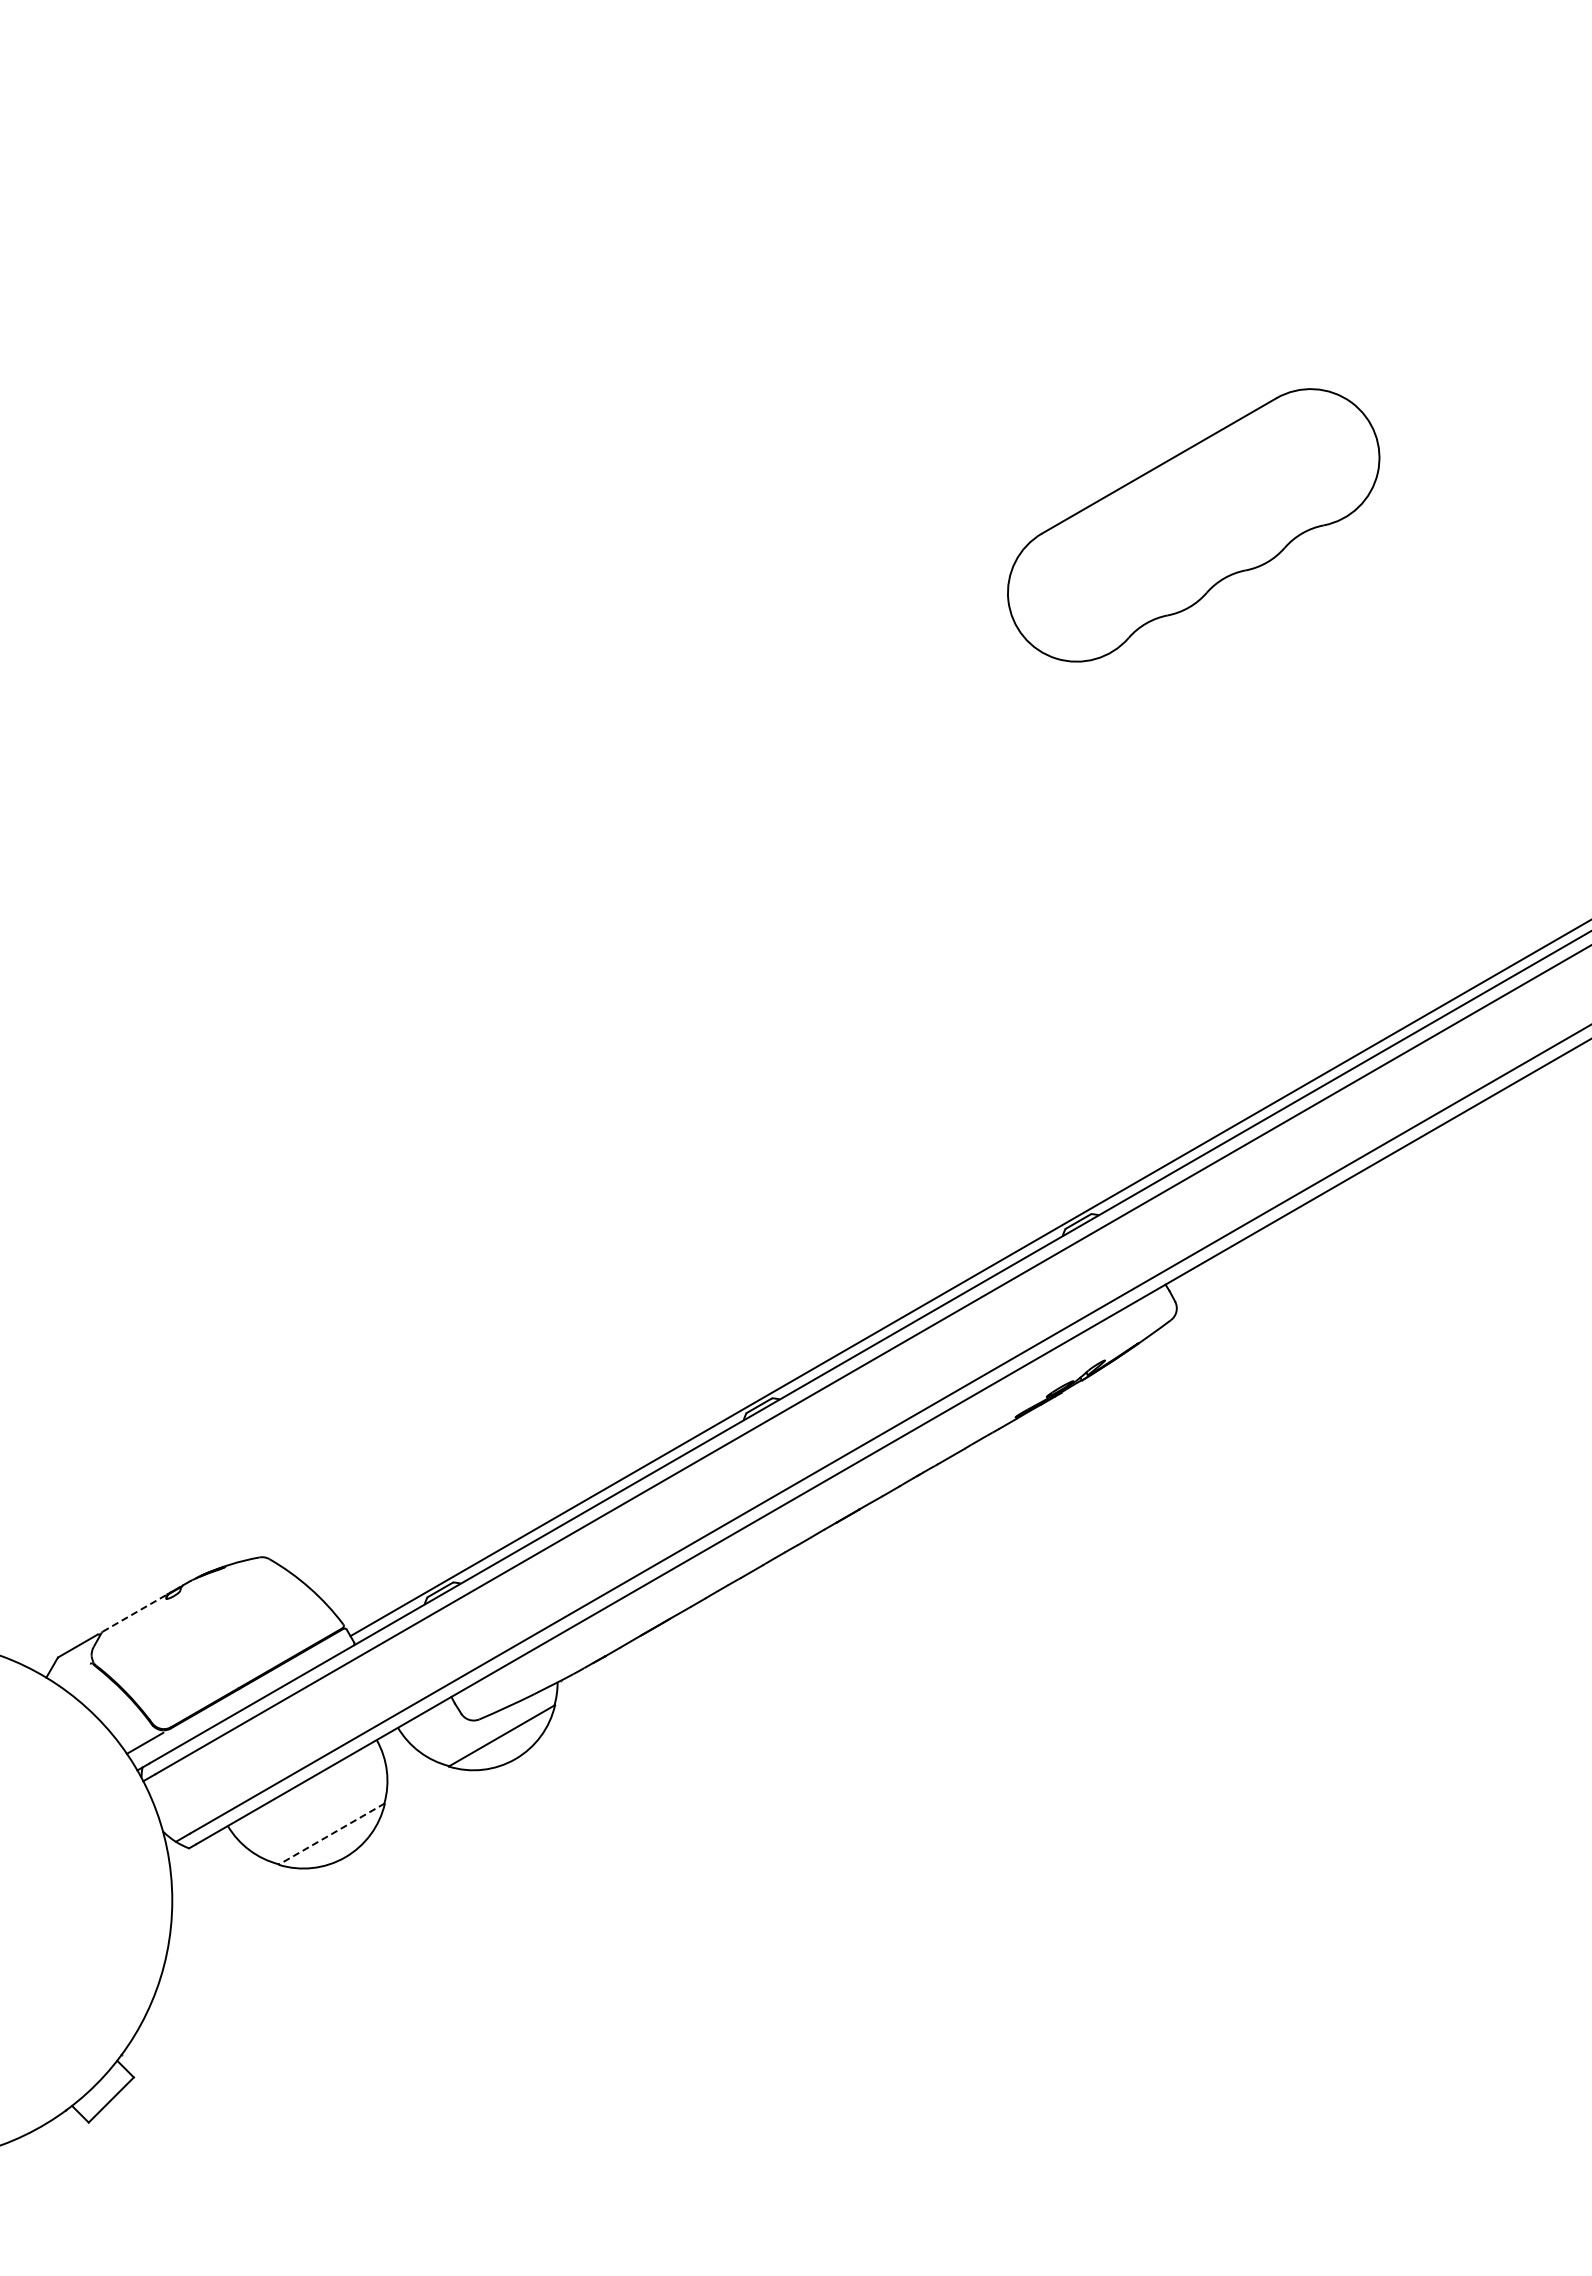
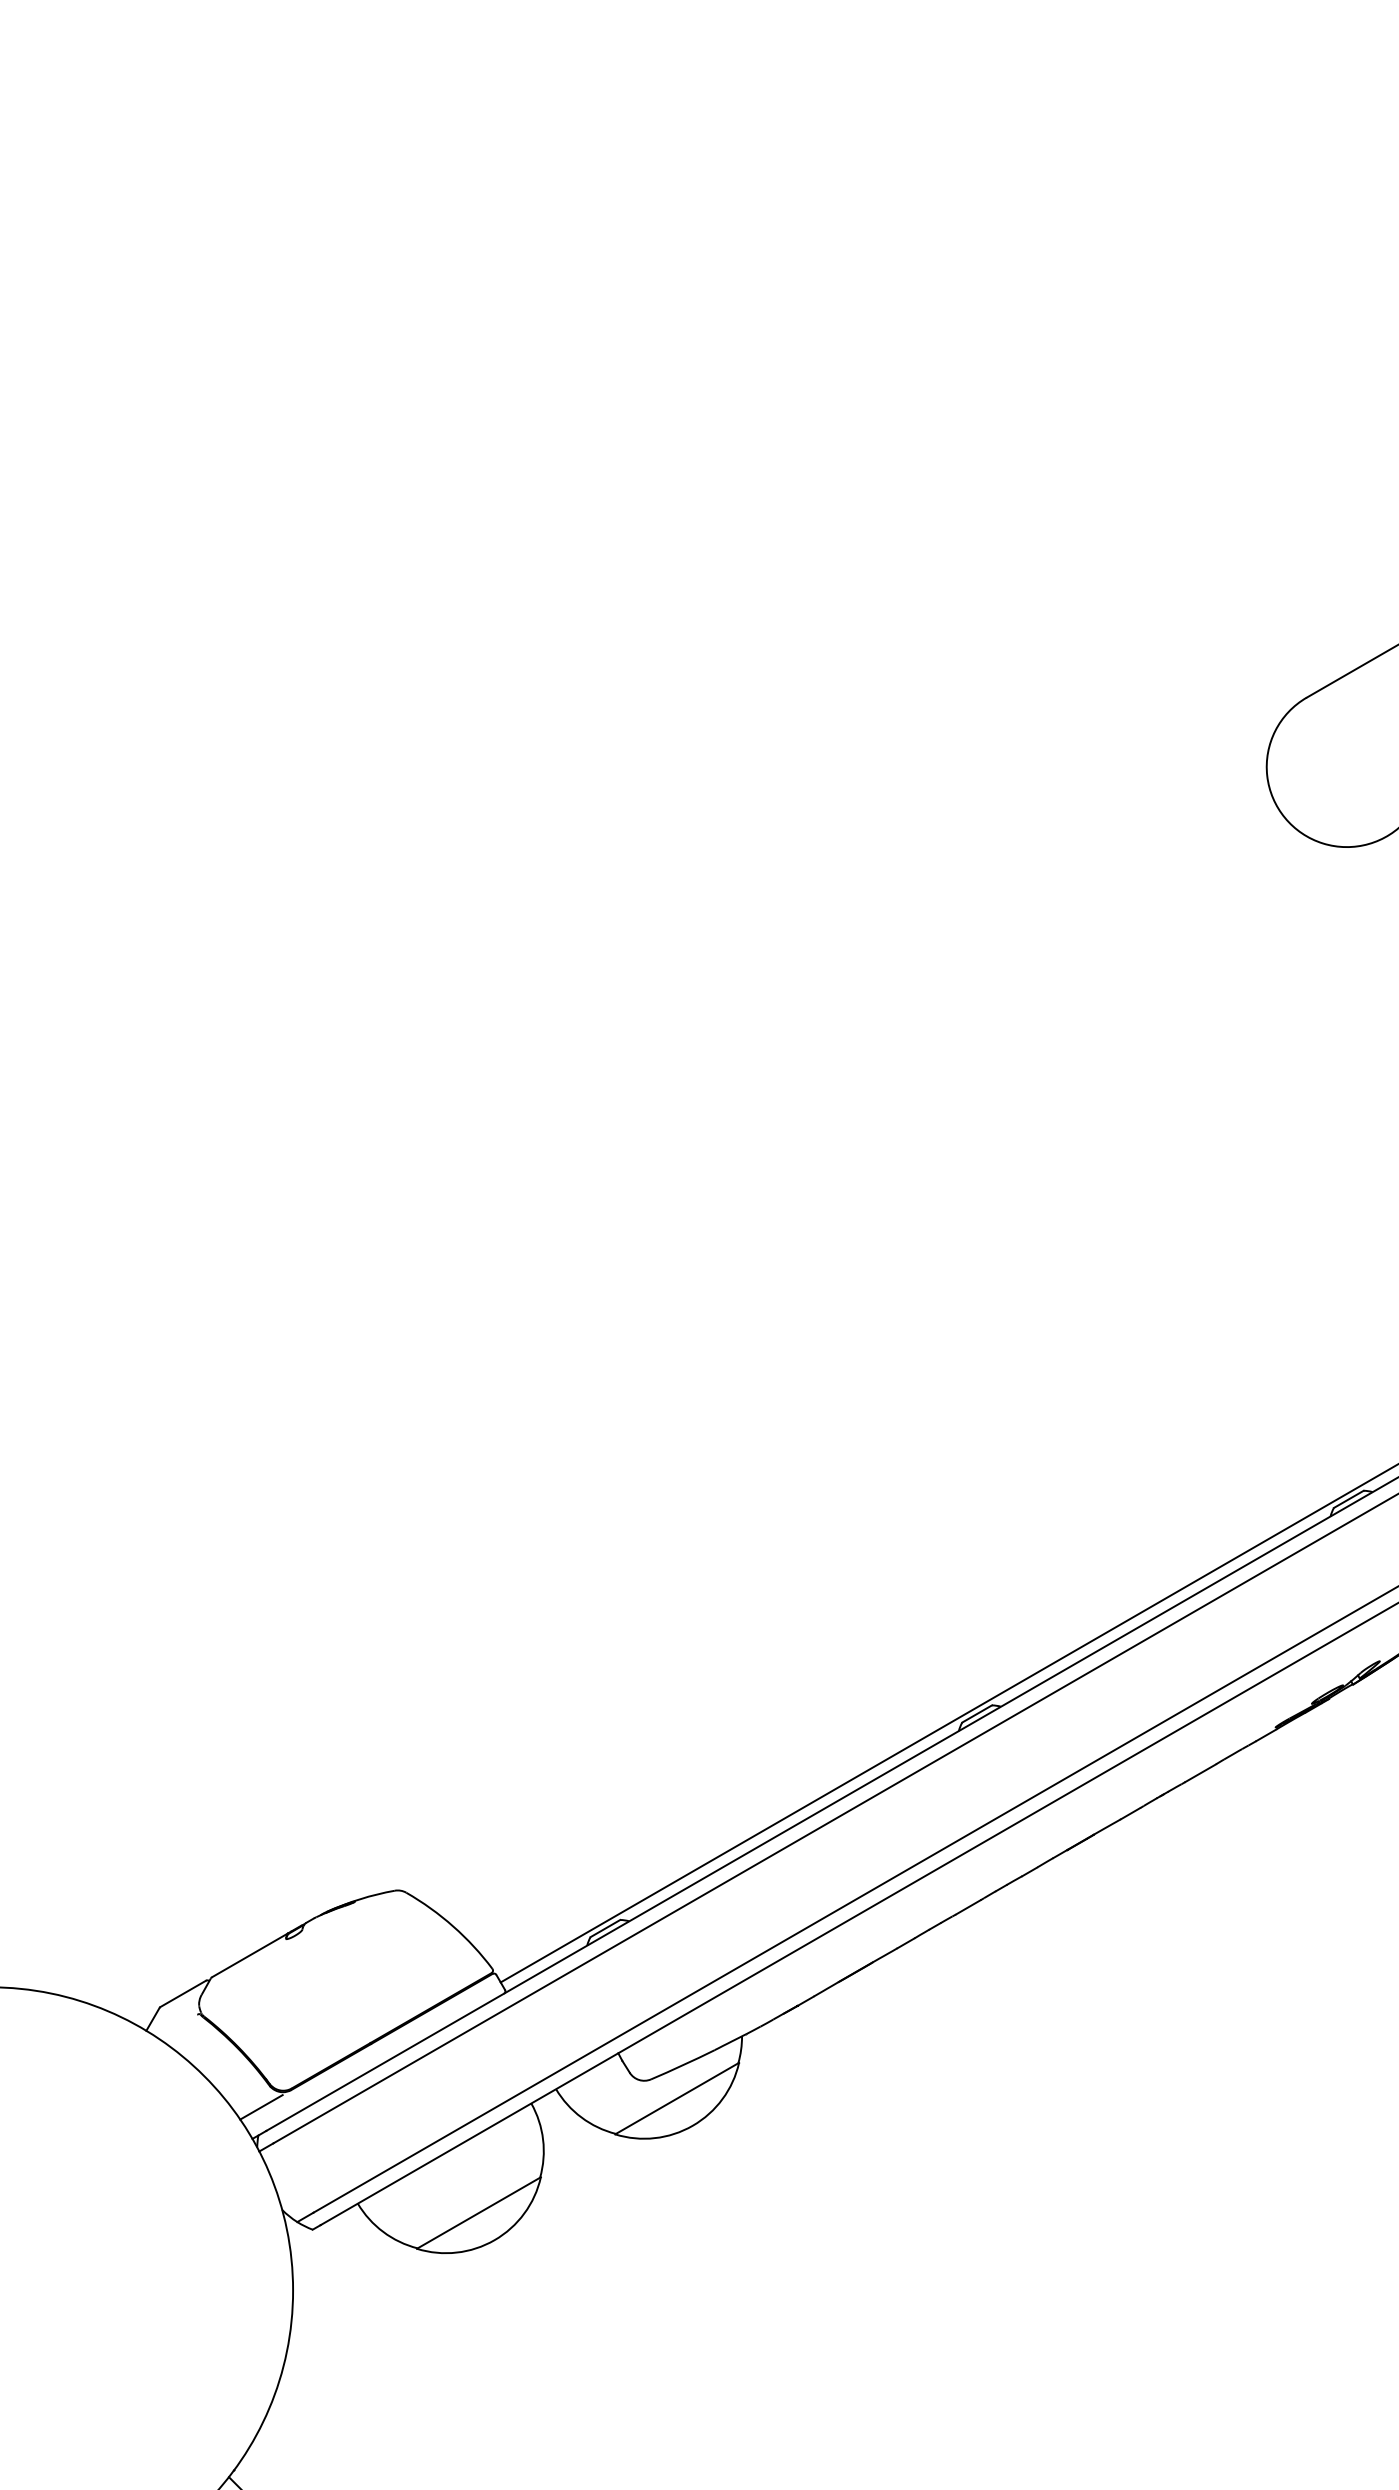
line: (135, 1612) -> (250, 1954), dashed -> solid
line: (331, 1834) -> (478, 2213), dashed -> solid

